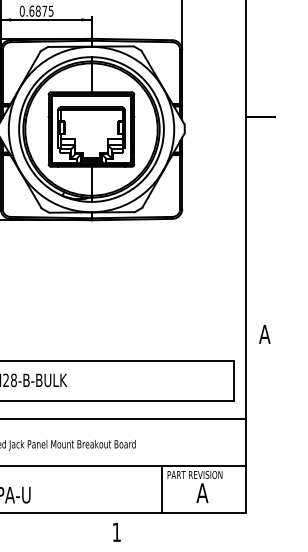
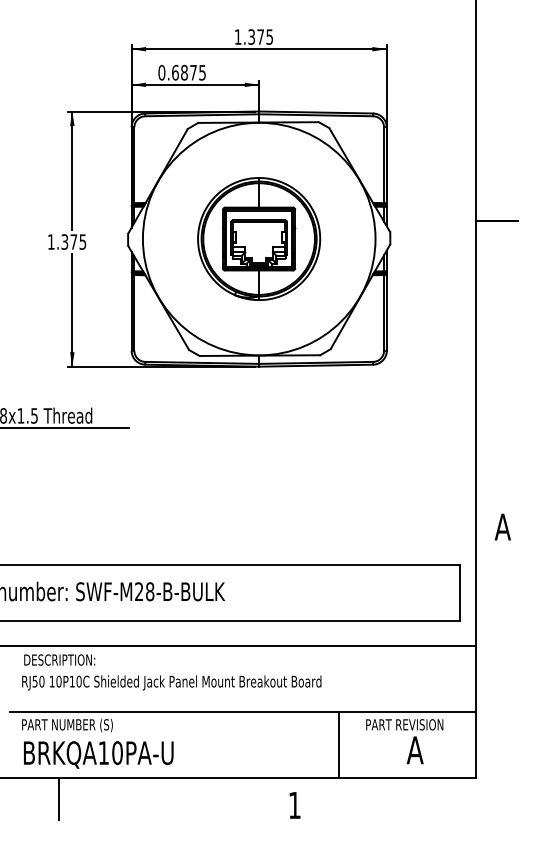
part: (90, 129) -> (258, 238), size x0.6
line: (161, 488) -> (338, 744), moved

